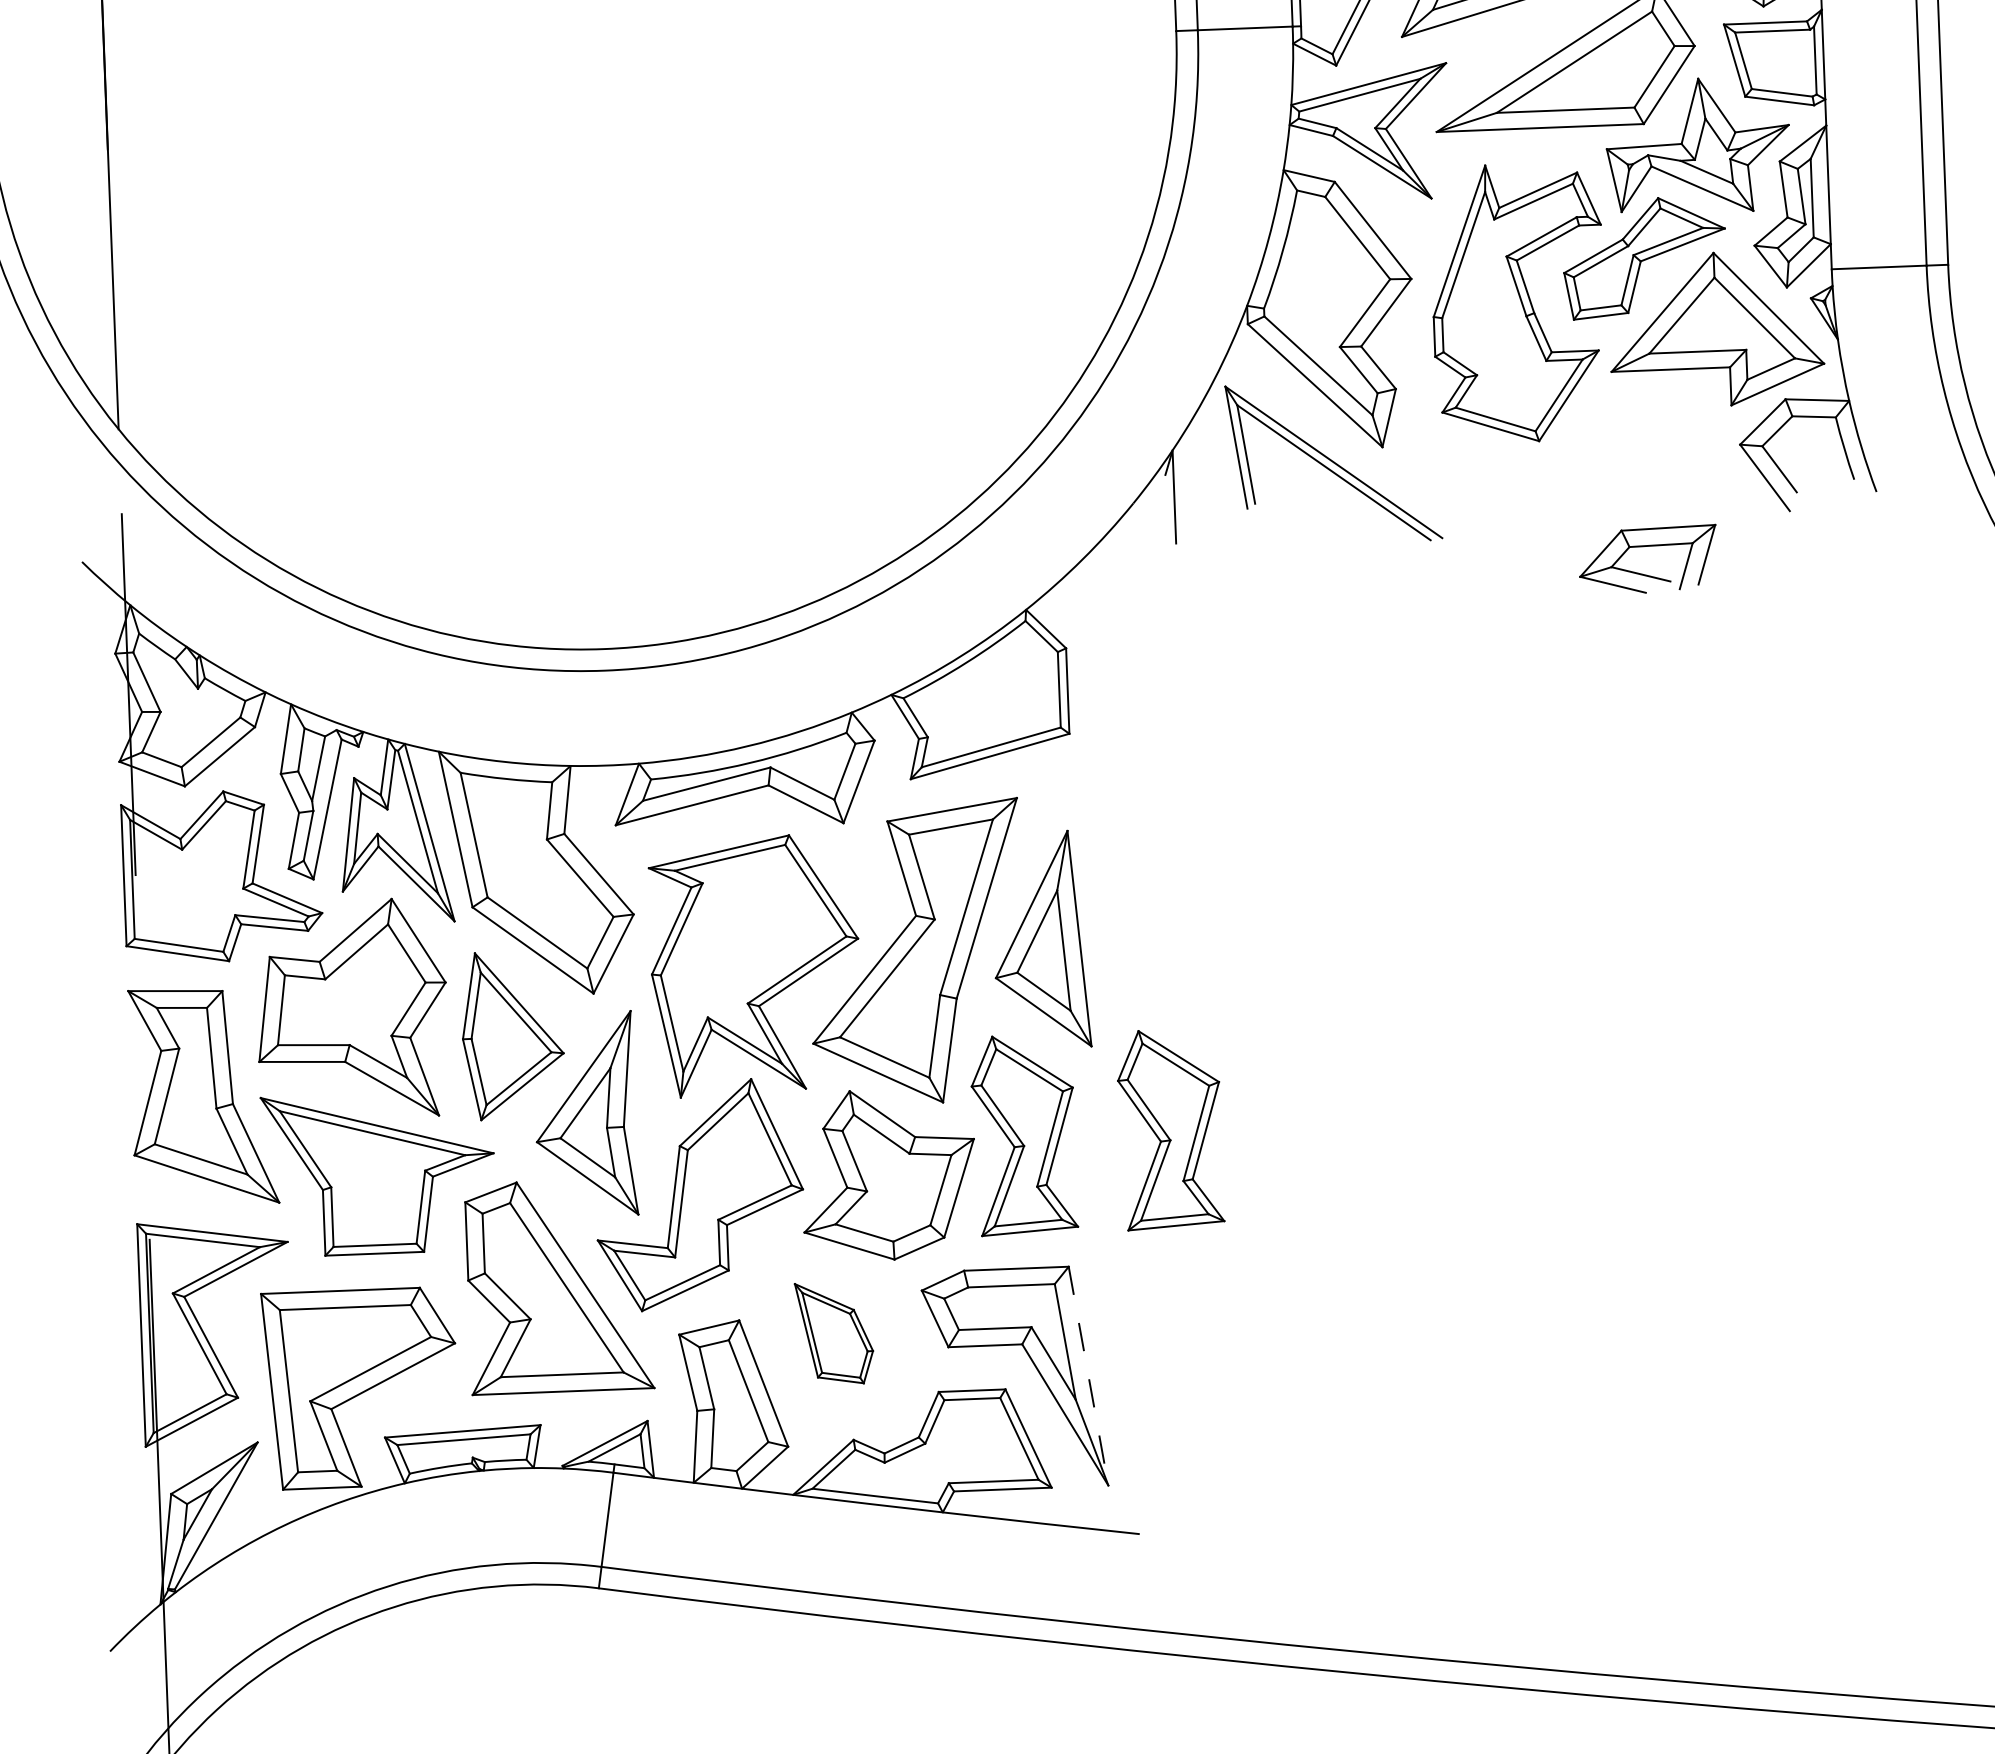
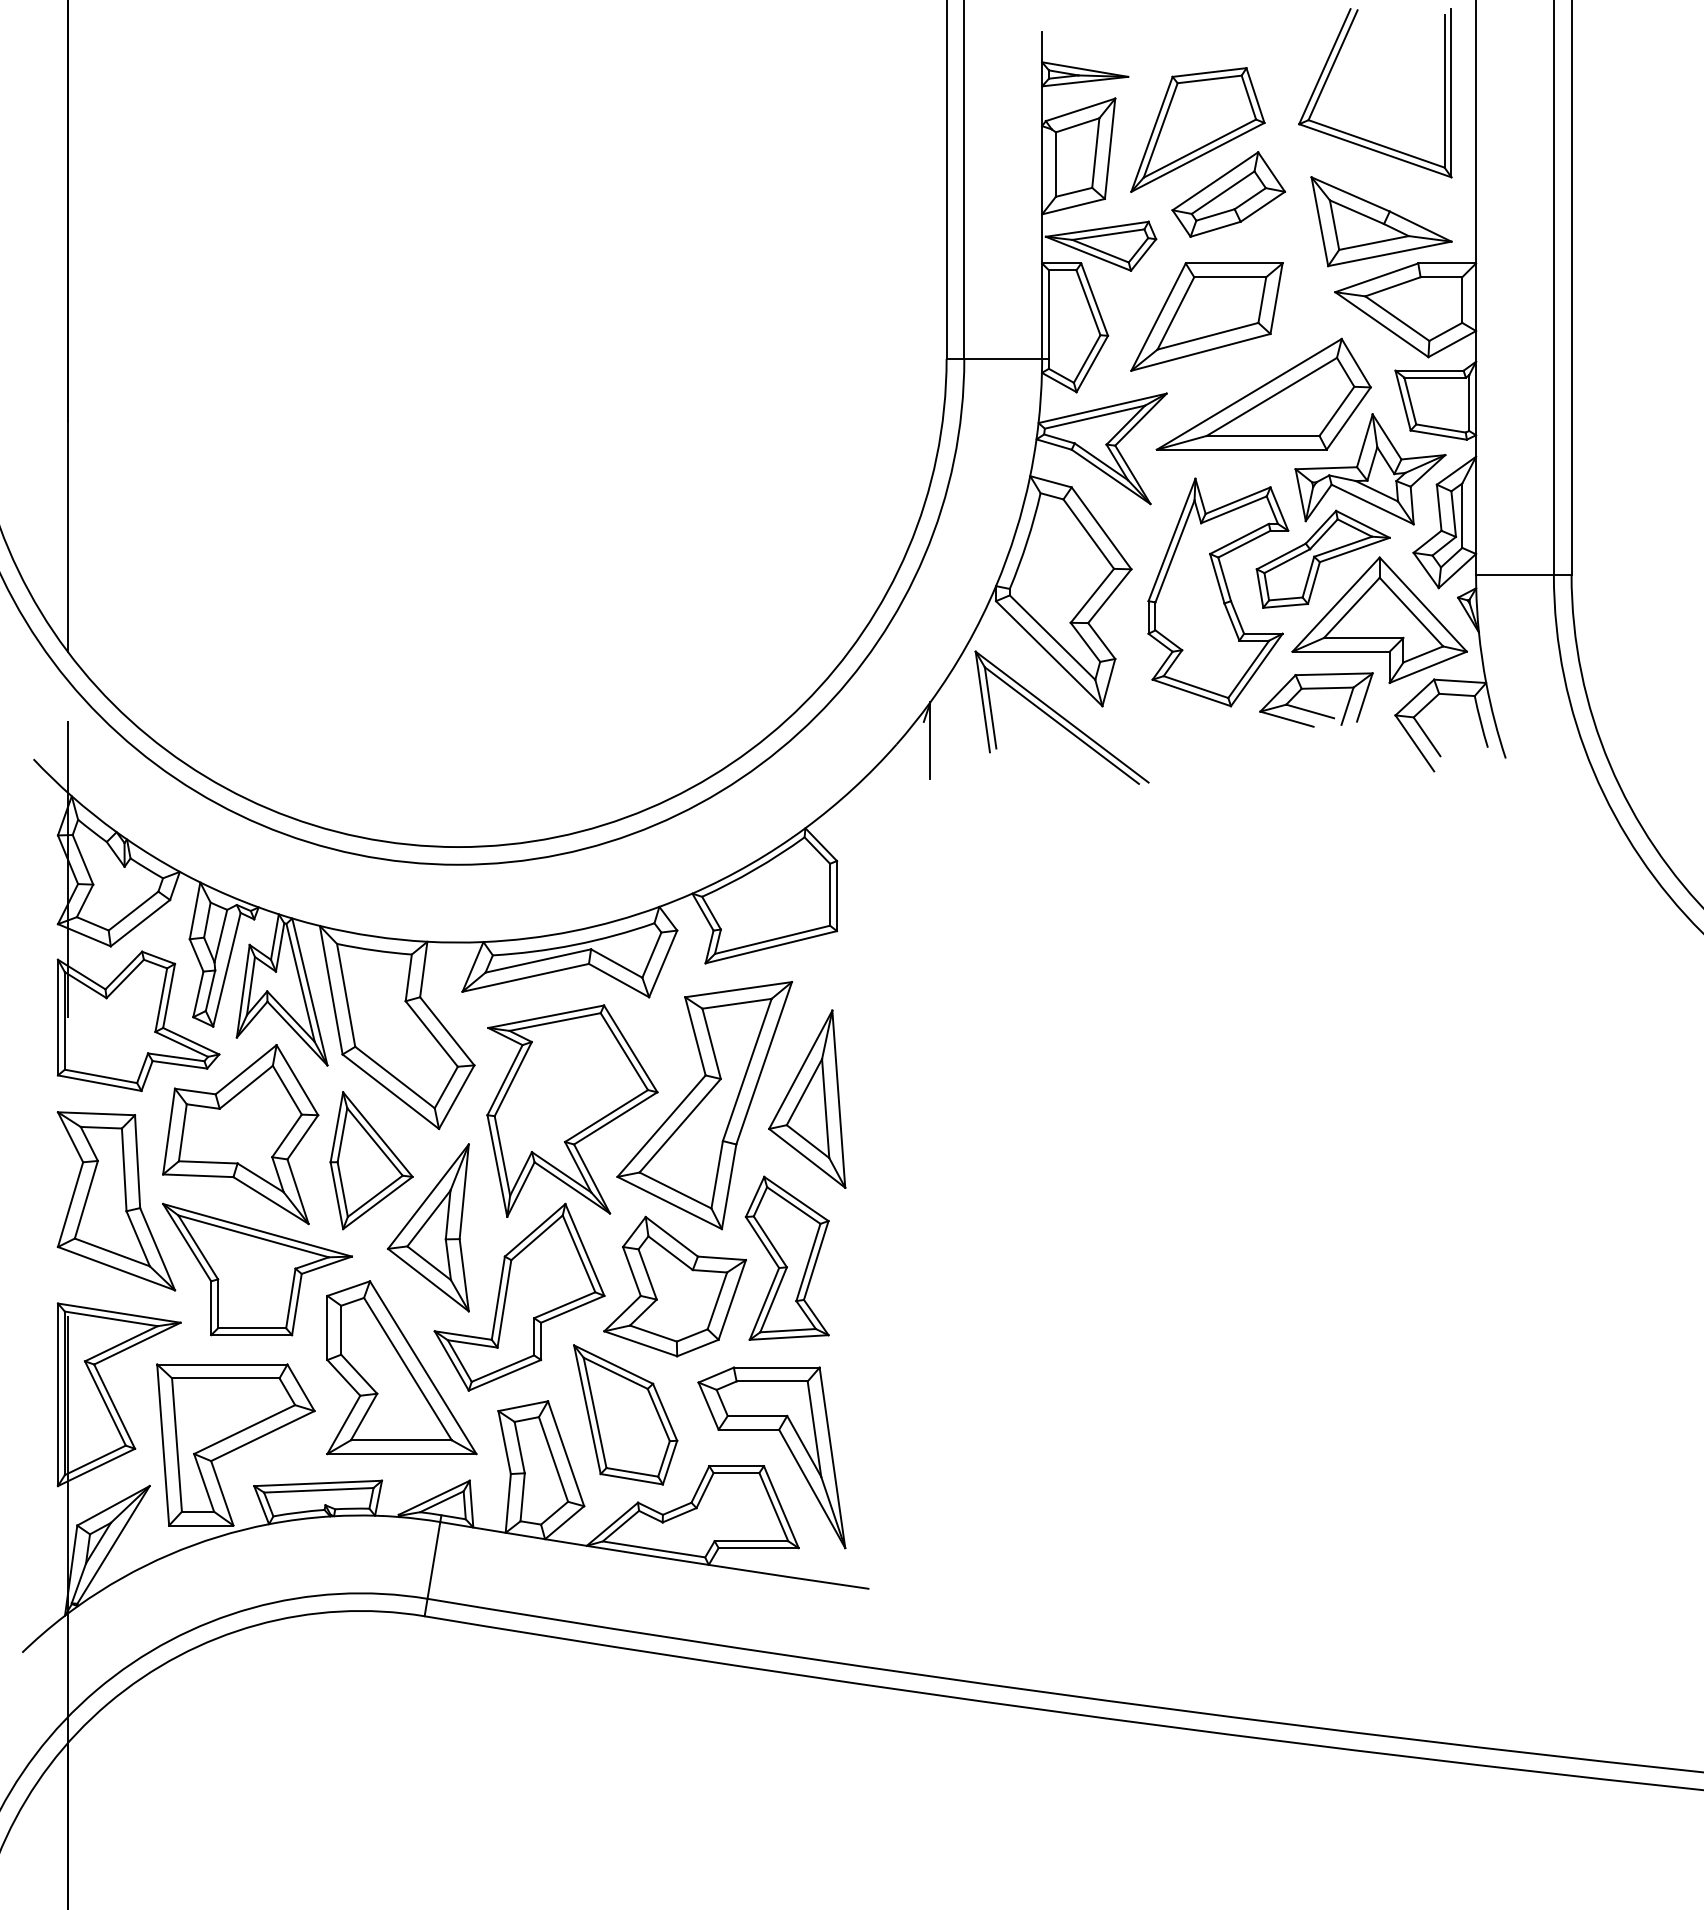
part: (1647, 547) -> (1316, 689), moved
part: (1169, 1128) -> (906, 1257), removed
part: (834, 1332) -> (625, 1414), size x1.67
line: (1088, 1376) -> (832, 1458), dashed -> solid

